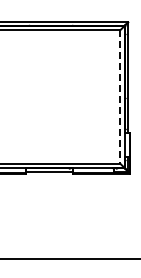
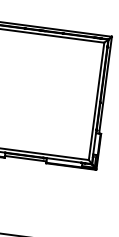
line: (120, 96) -> (96, 100), dashed -> solid

